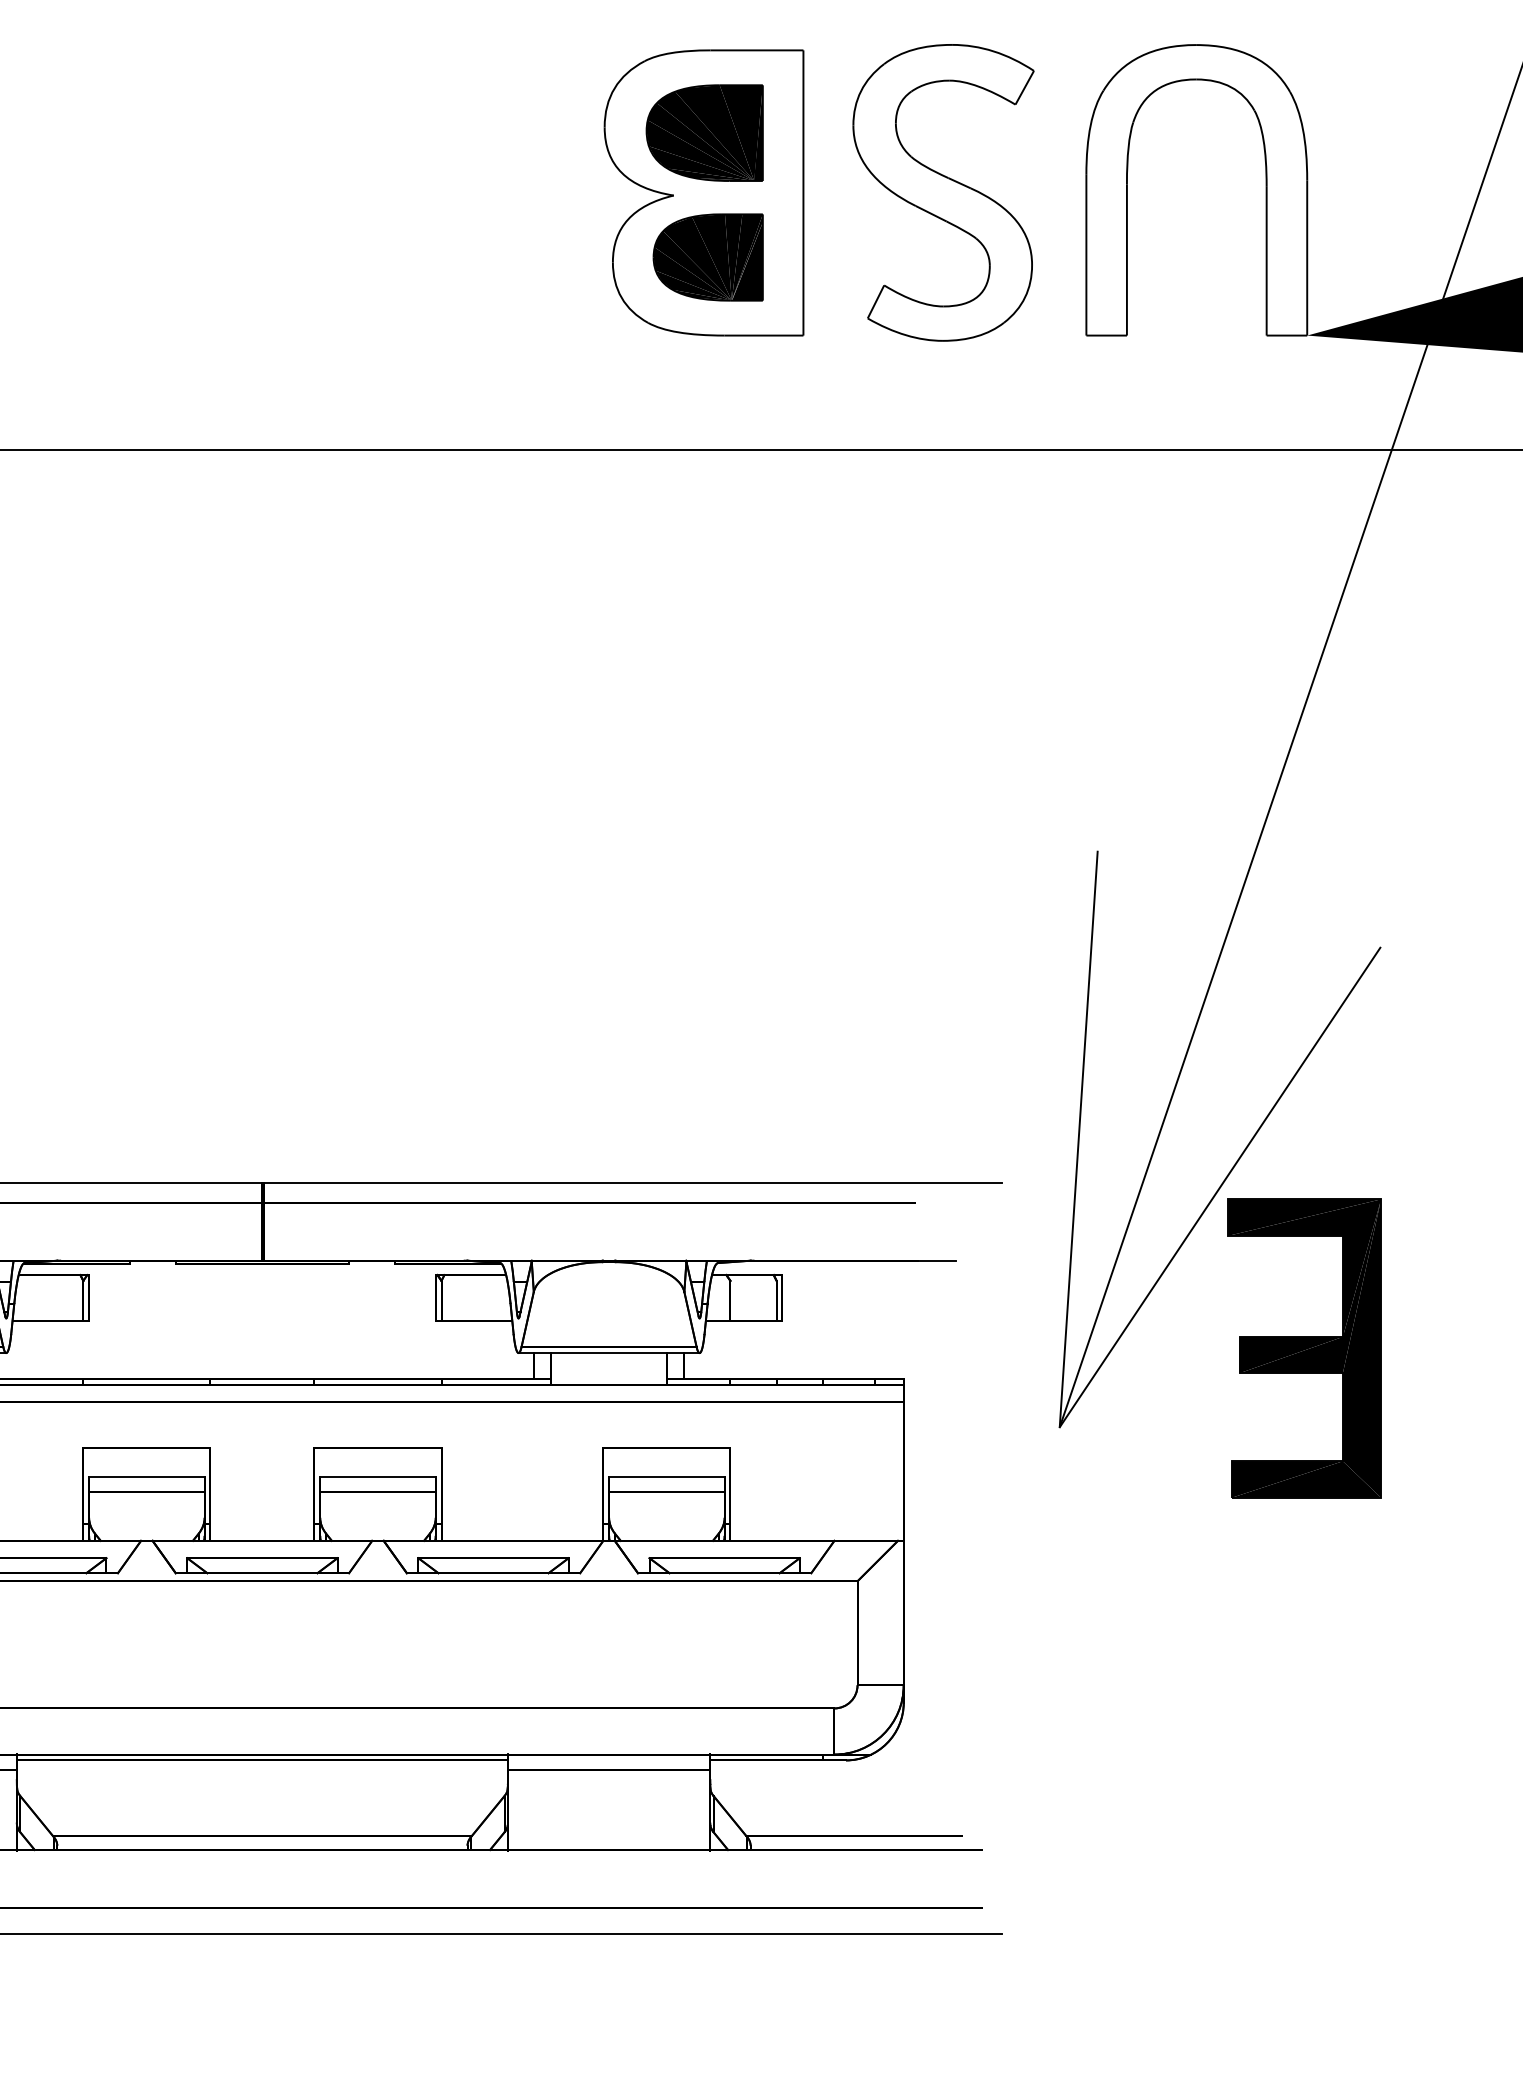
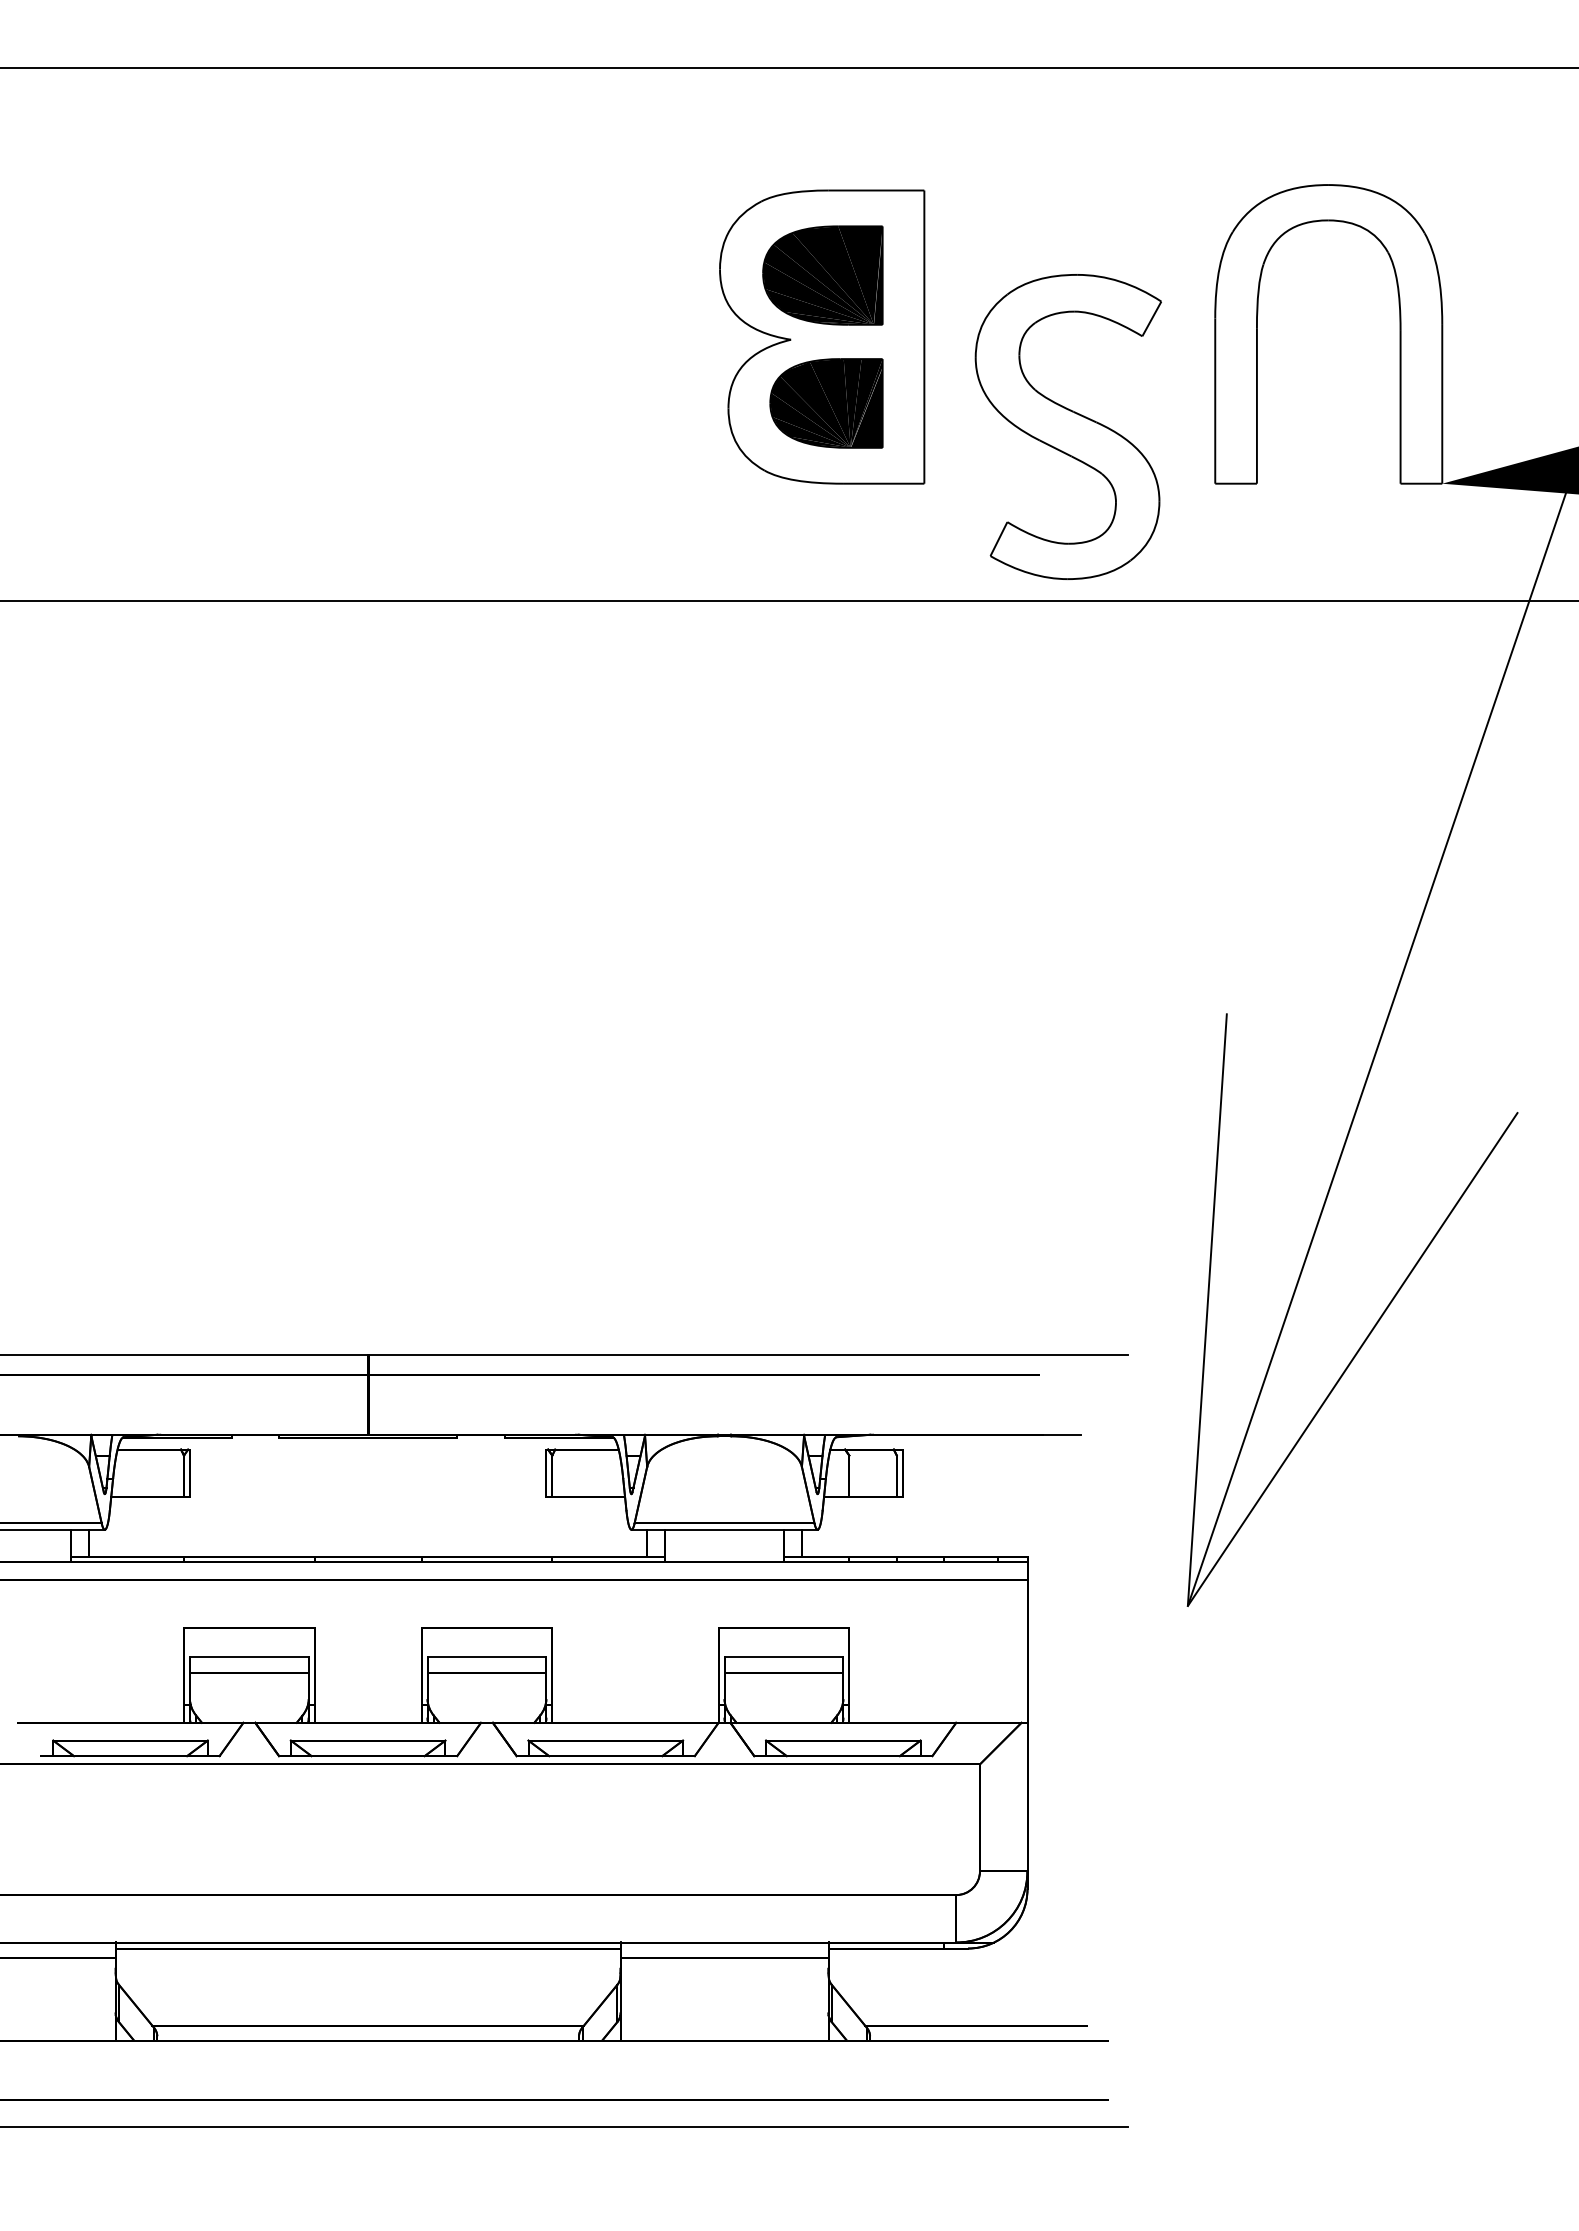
part: (942, 192) -> (1067, 426), moved
part: (1304, 1348) -> (1439, 1525), removed

